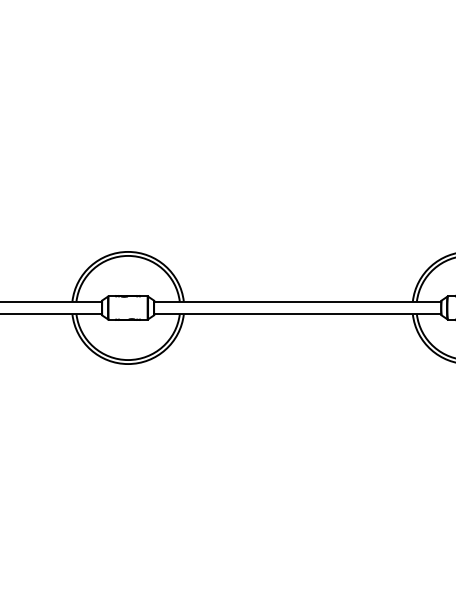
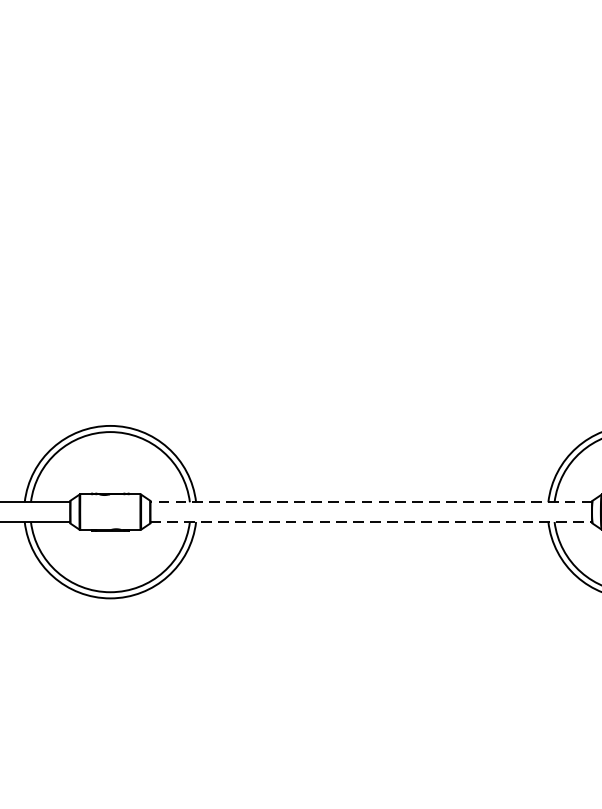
line: (297, 301) -> (370, 502), solid -> dashed
line: (297, 314) -> (370, 522), solid -> dashed

